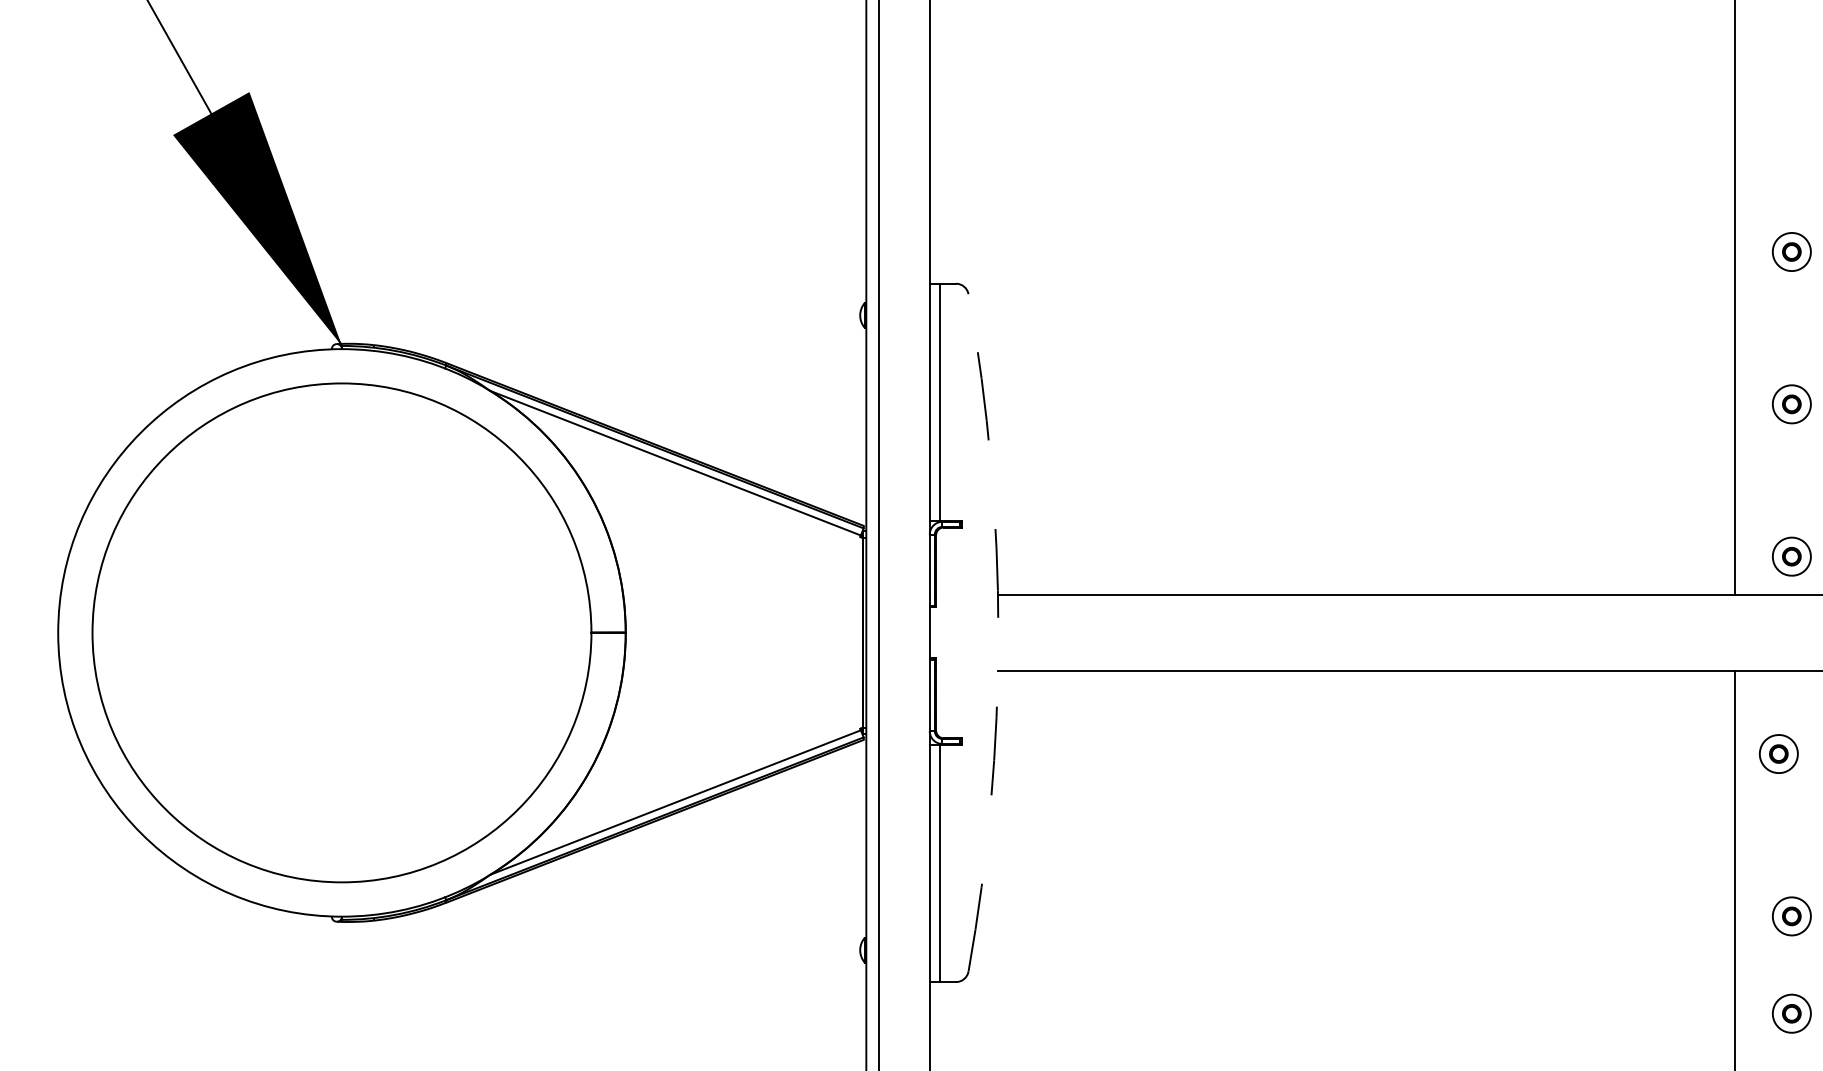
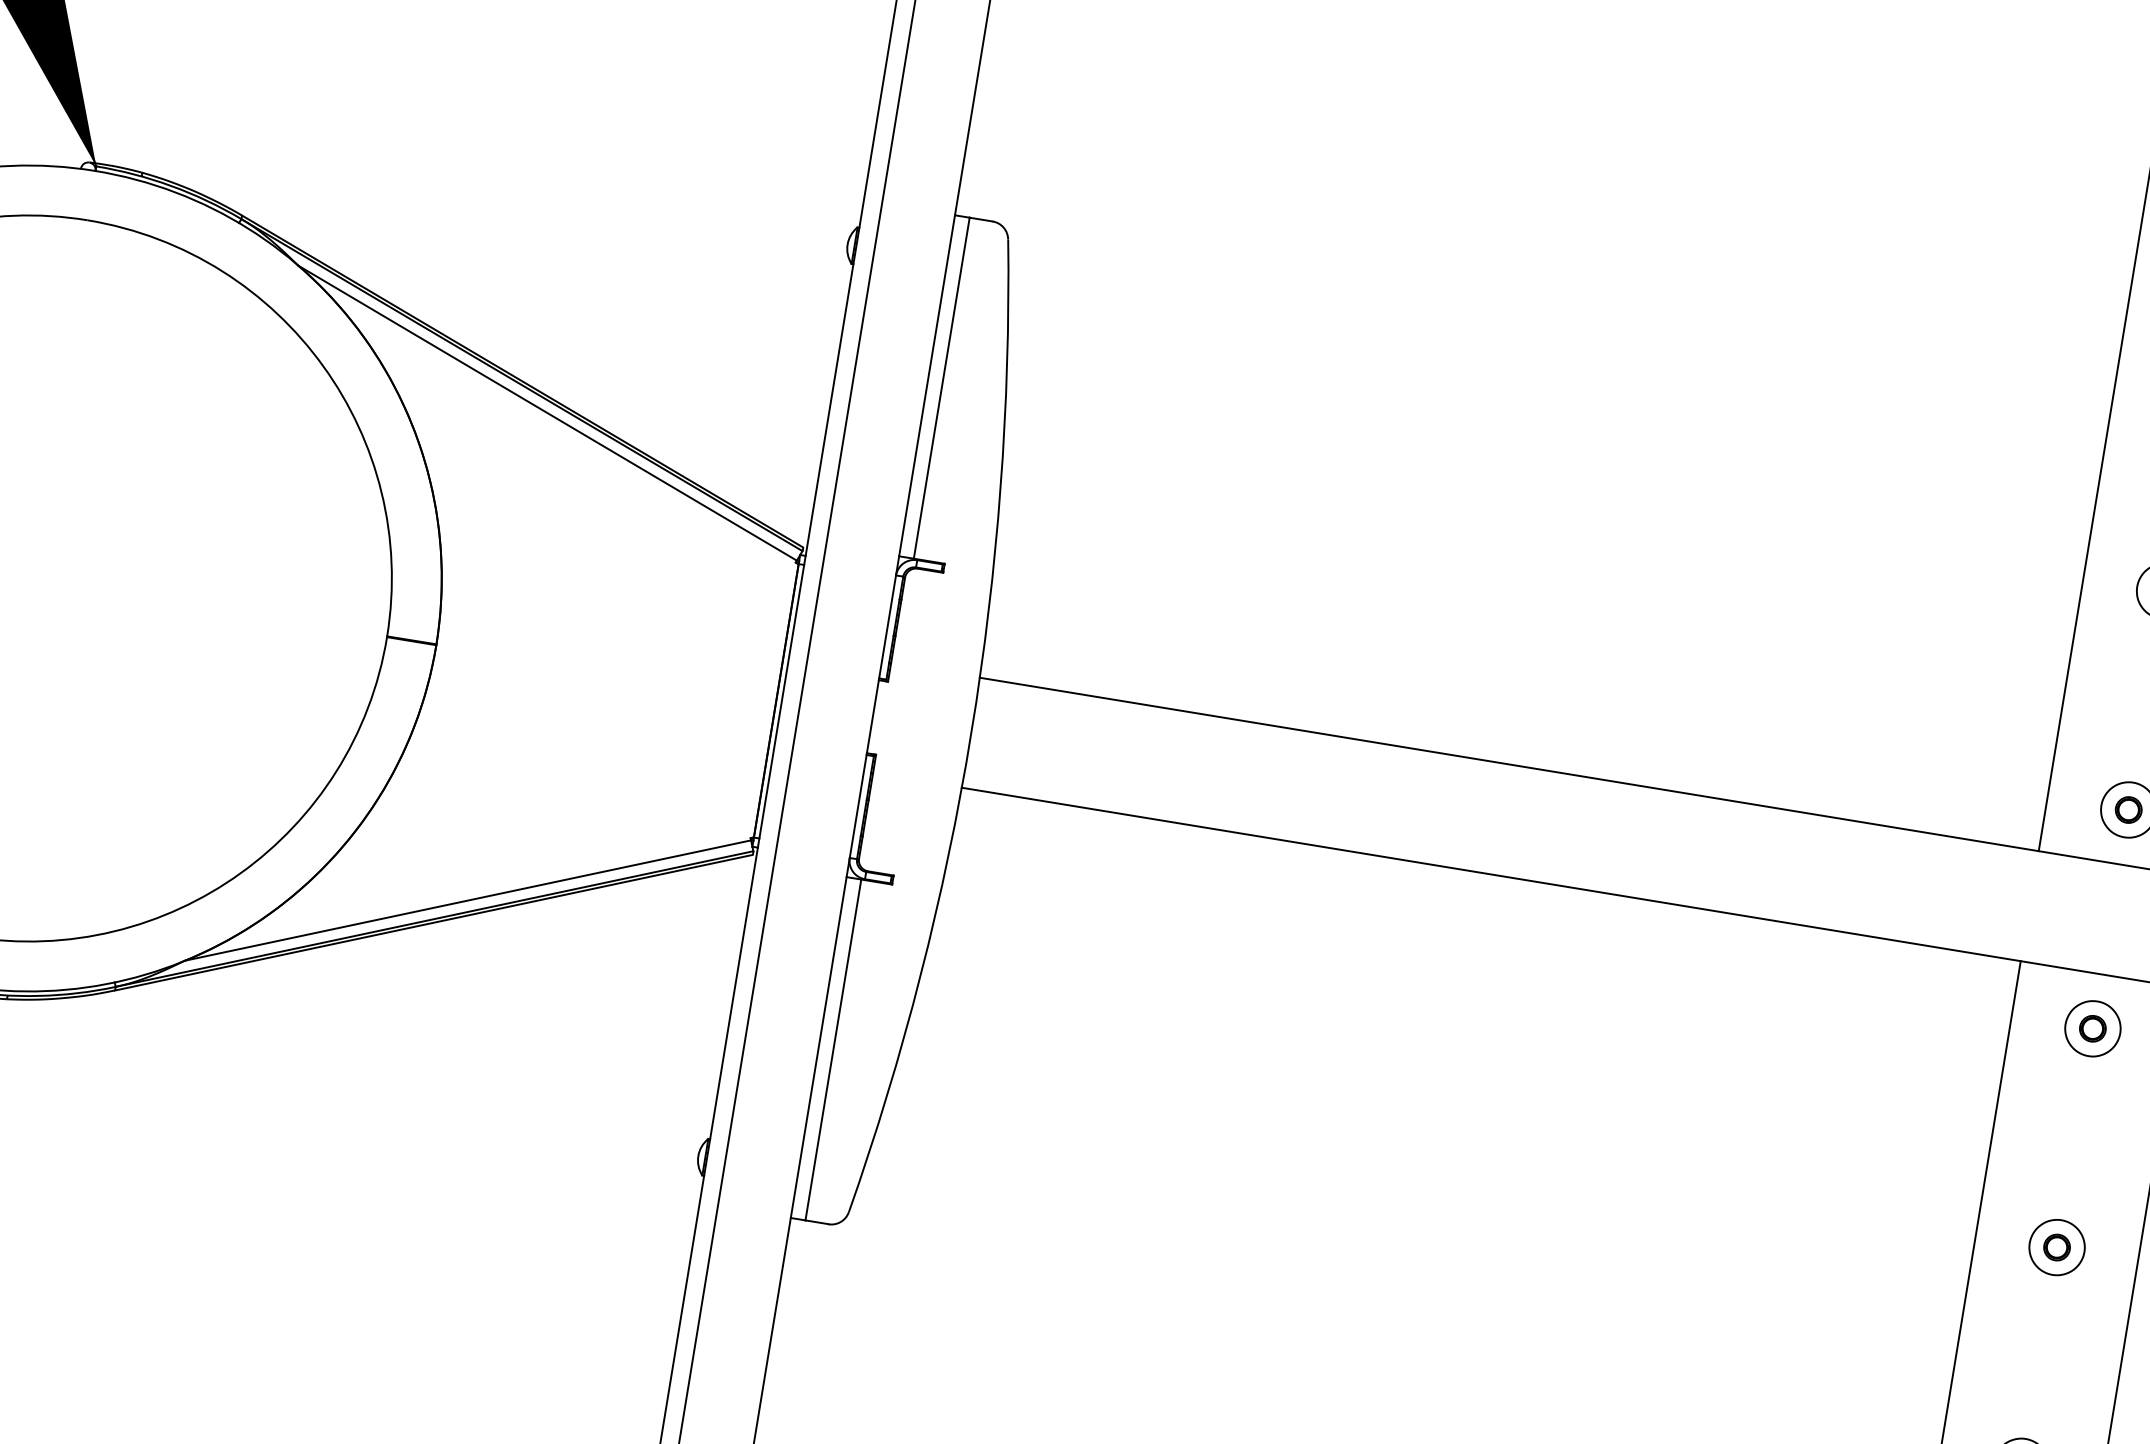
arc: (998, 632) -> (971, 732), dashed -> solid
part: (1778, 753) -> (2092, 1027), moved
part: (1791, 916) -> (2056, 1247), moved

